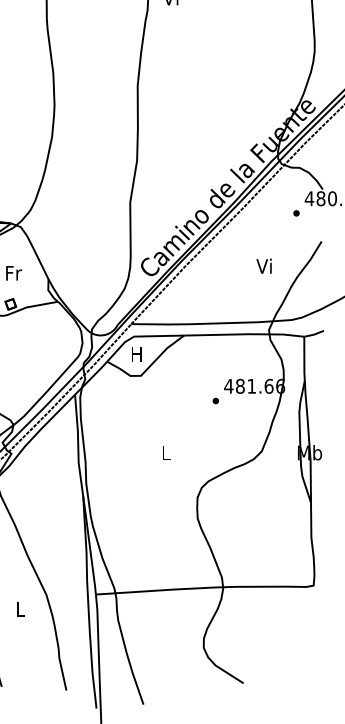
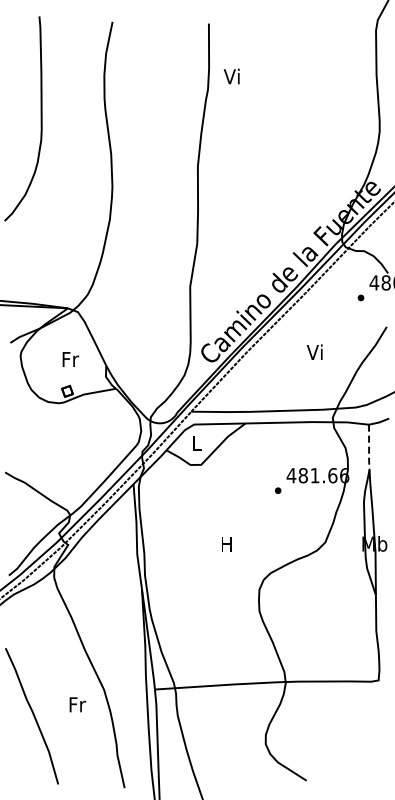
text: (263, 265) -> (314, 351), moved
text: (136, 355) -> (196, 443), H -> L
line: (304, 359) -> (369, 448), solid -> dashed
text: (165, 453) -> (226, 544), L -> H
text: (20, 609) -> (77, 704), L -> Fr

